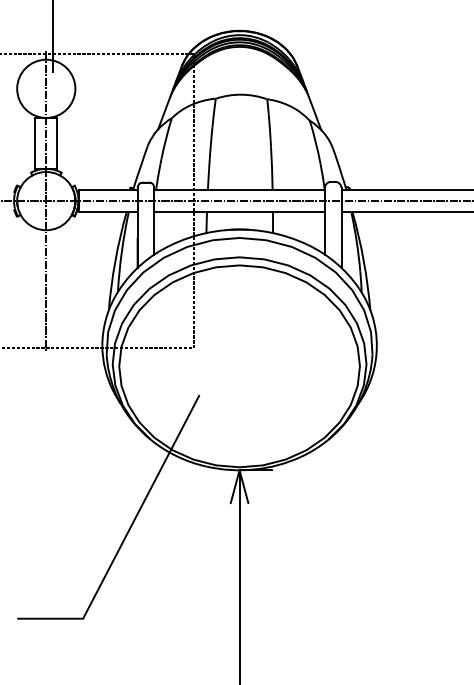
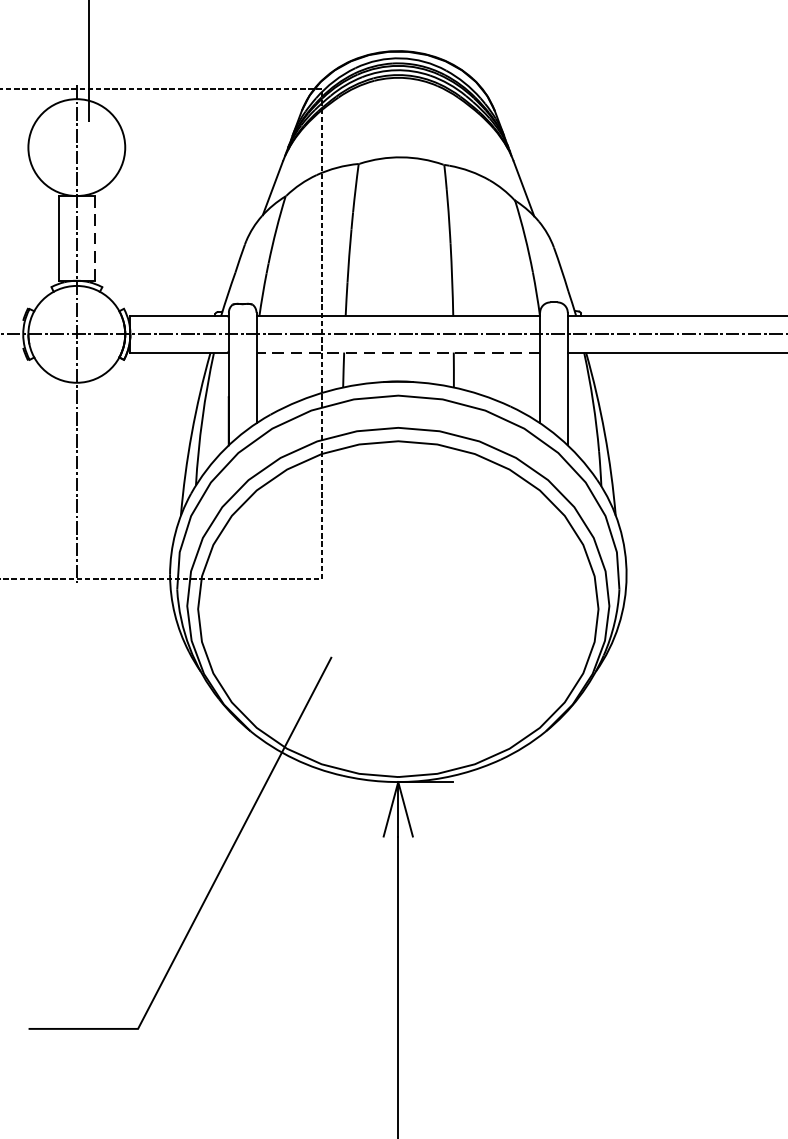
line: (57, 143) -> (95, 238), solid -> dashed
line: (239, 212) -> (398, 353), solid -> dashed

